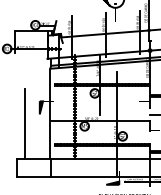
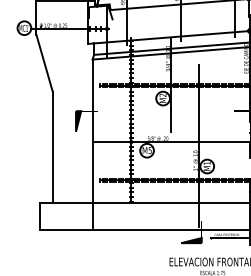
line: (19, 71) -> (43, 63), added

